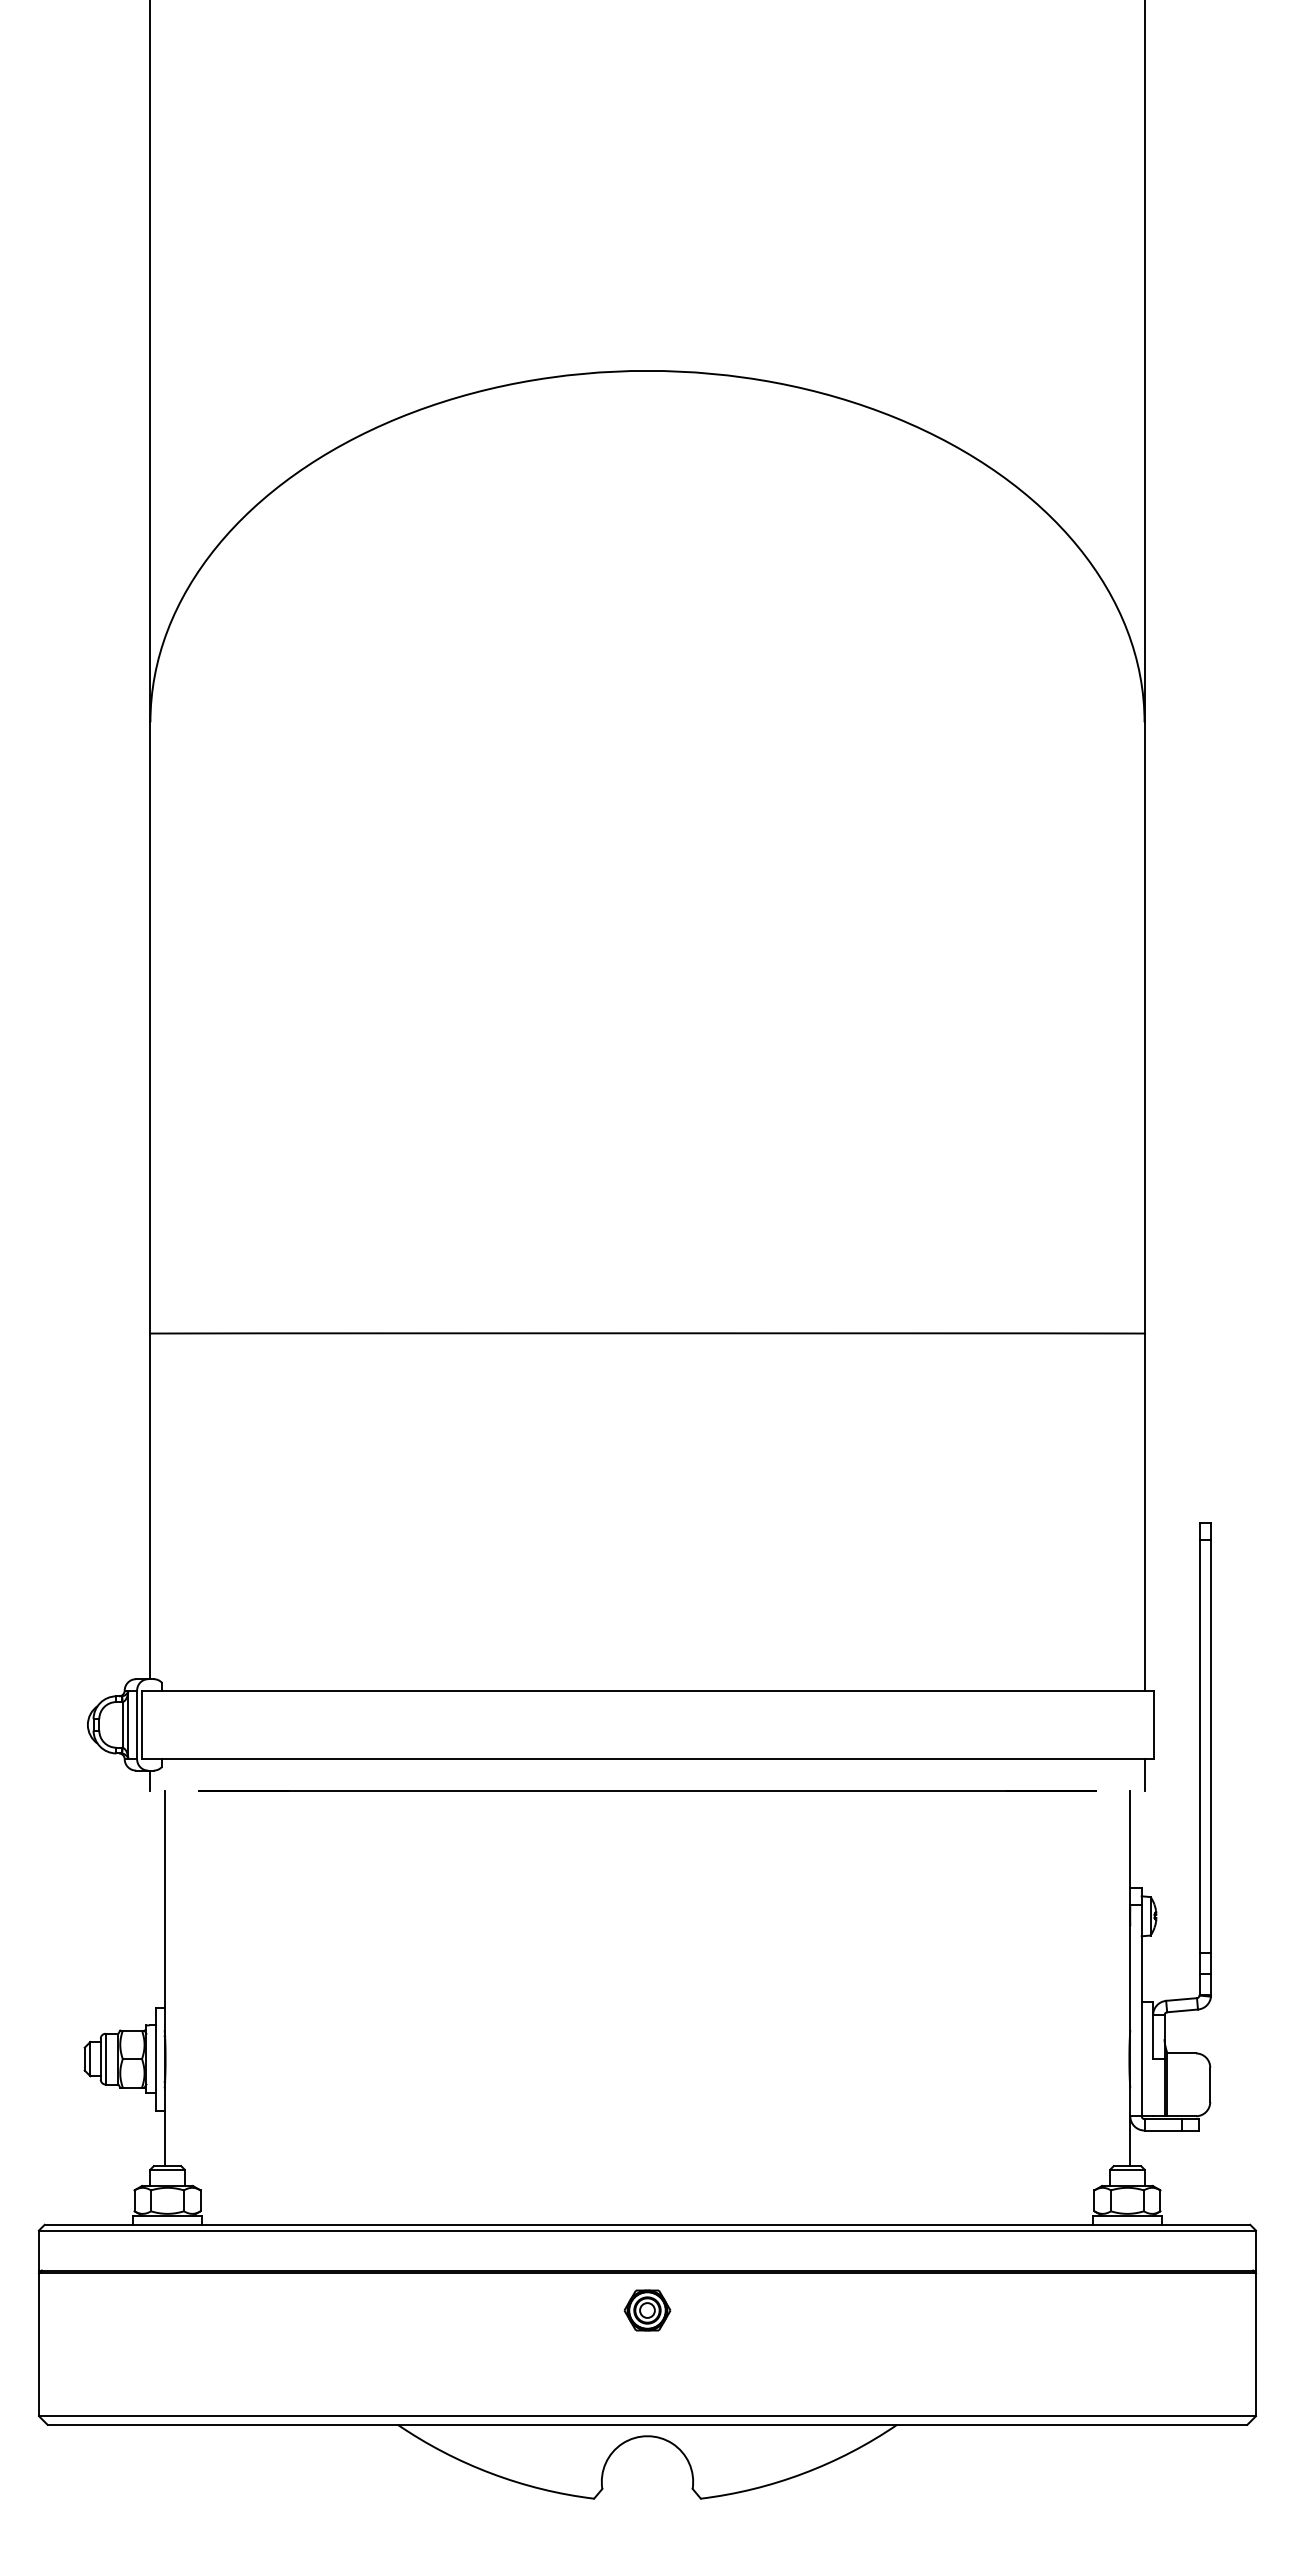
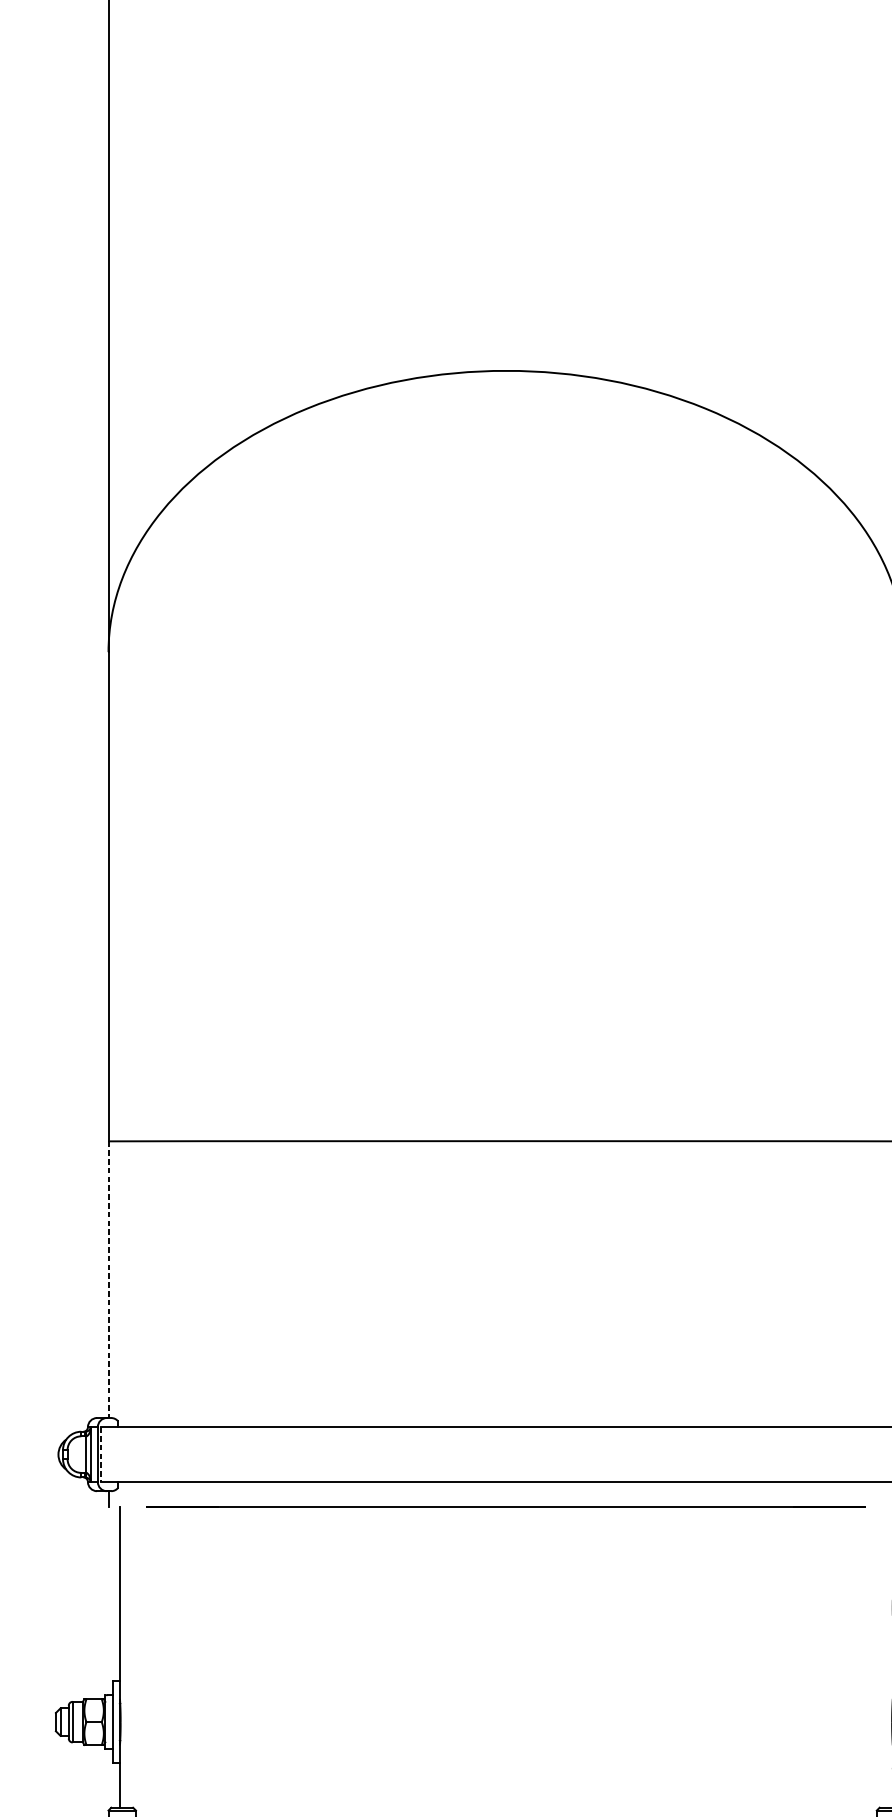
line: (150, 1506) -> (108, 1279), solid -> dashed
line: (141, 1725) -> (101, 1455), solid -> dashed

